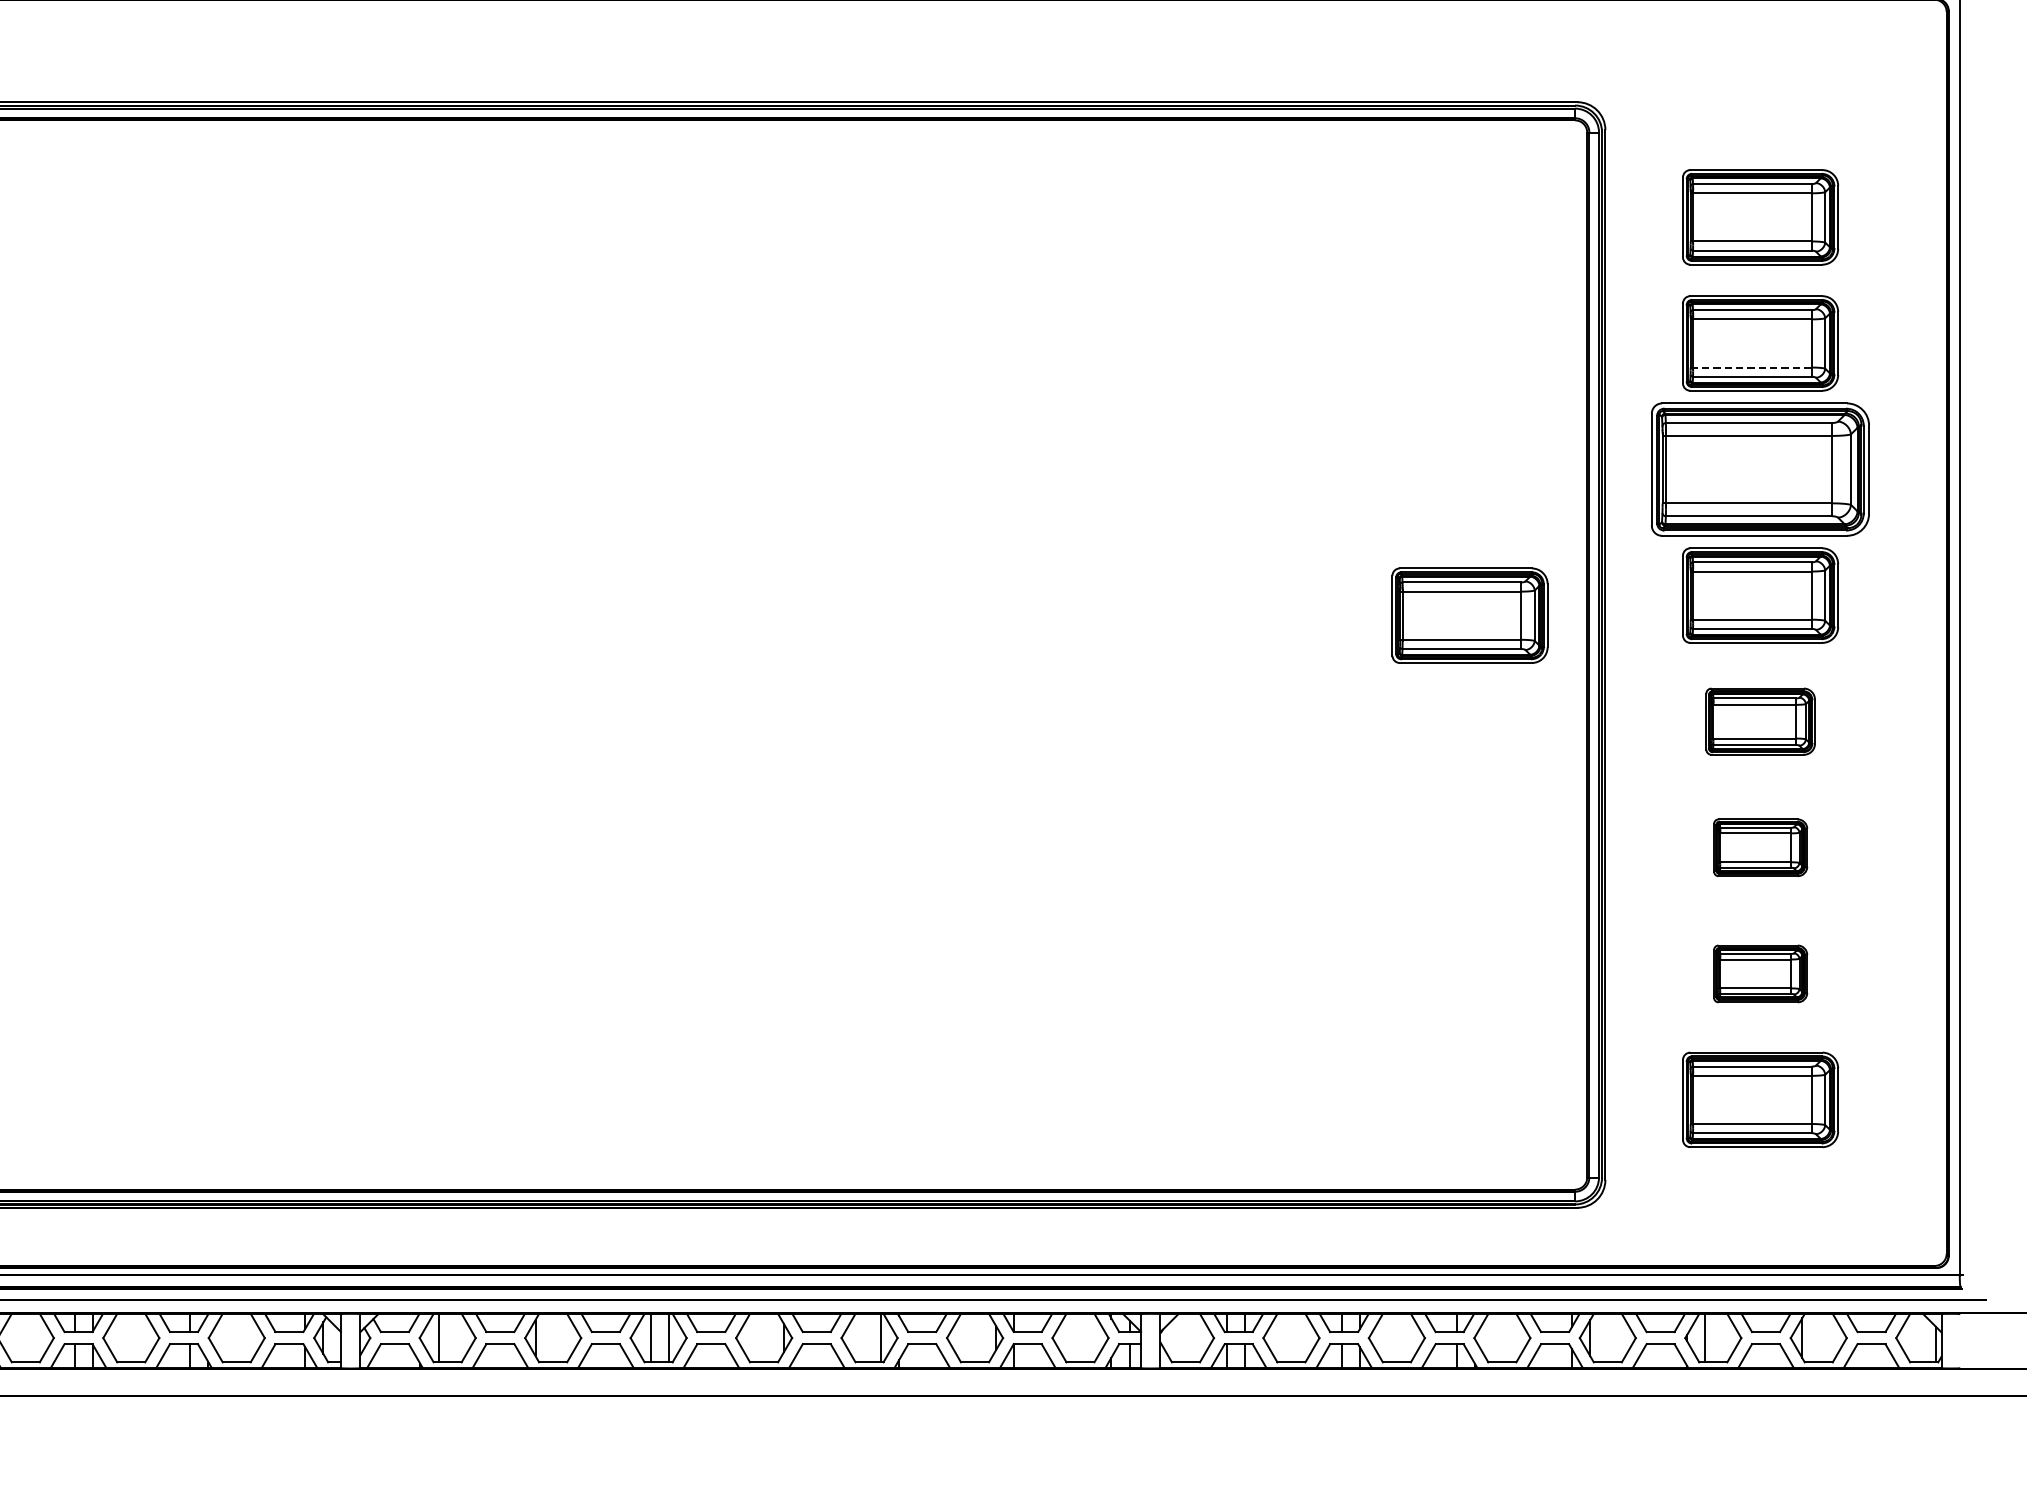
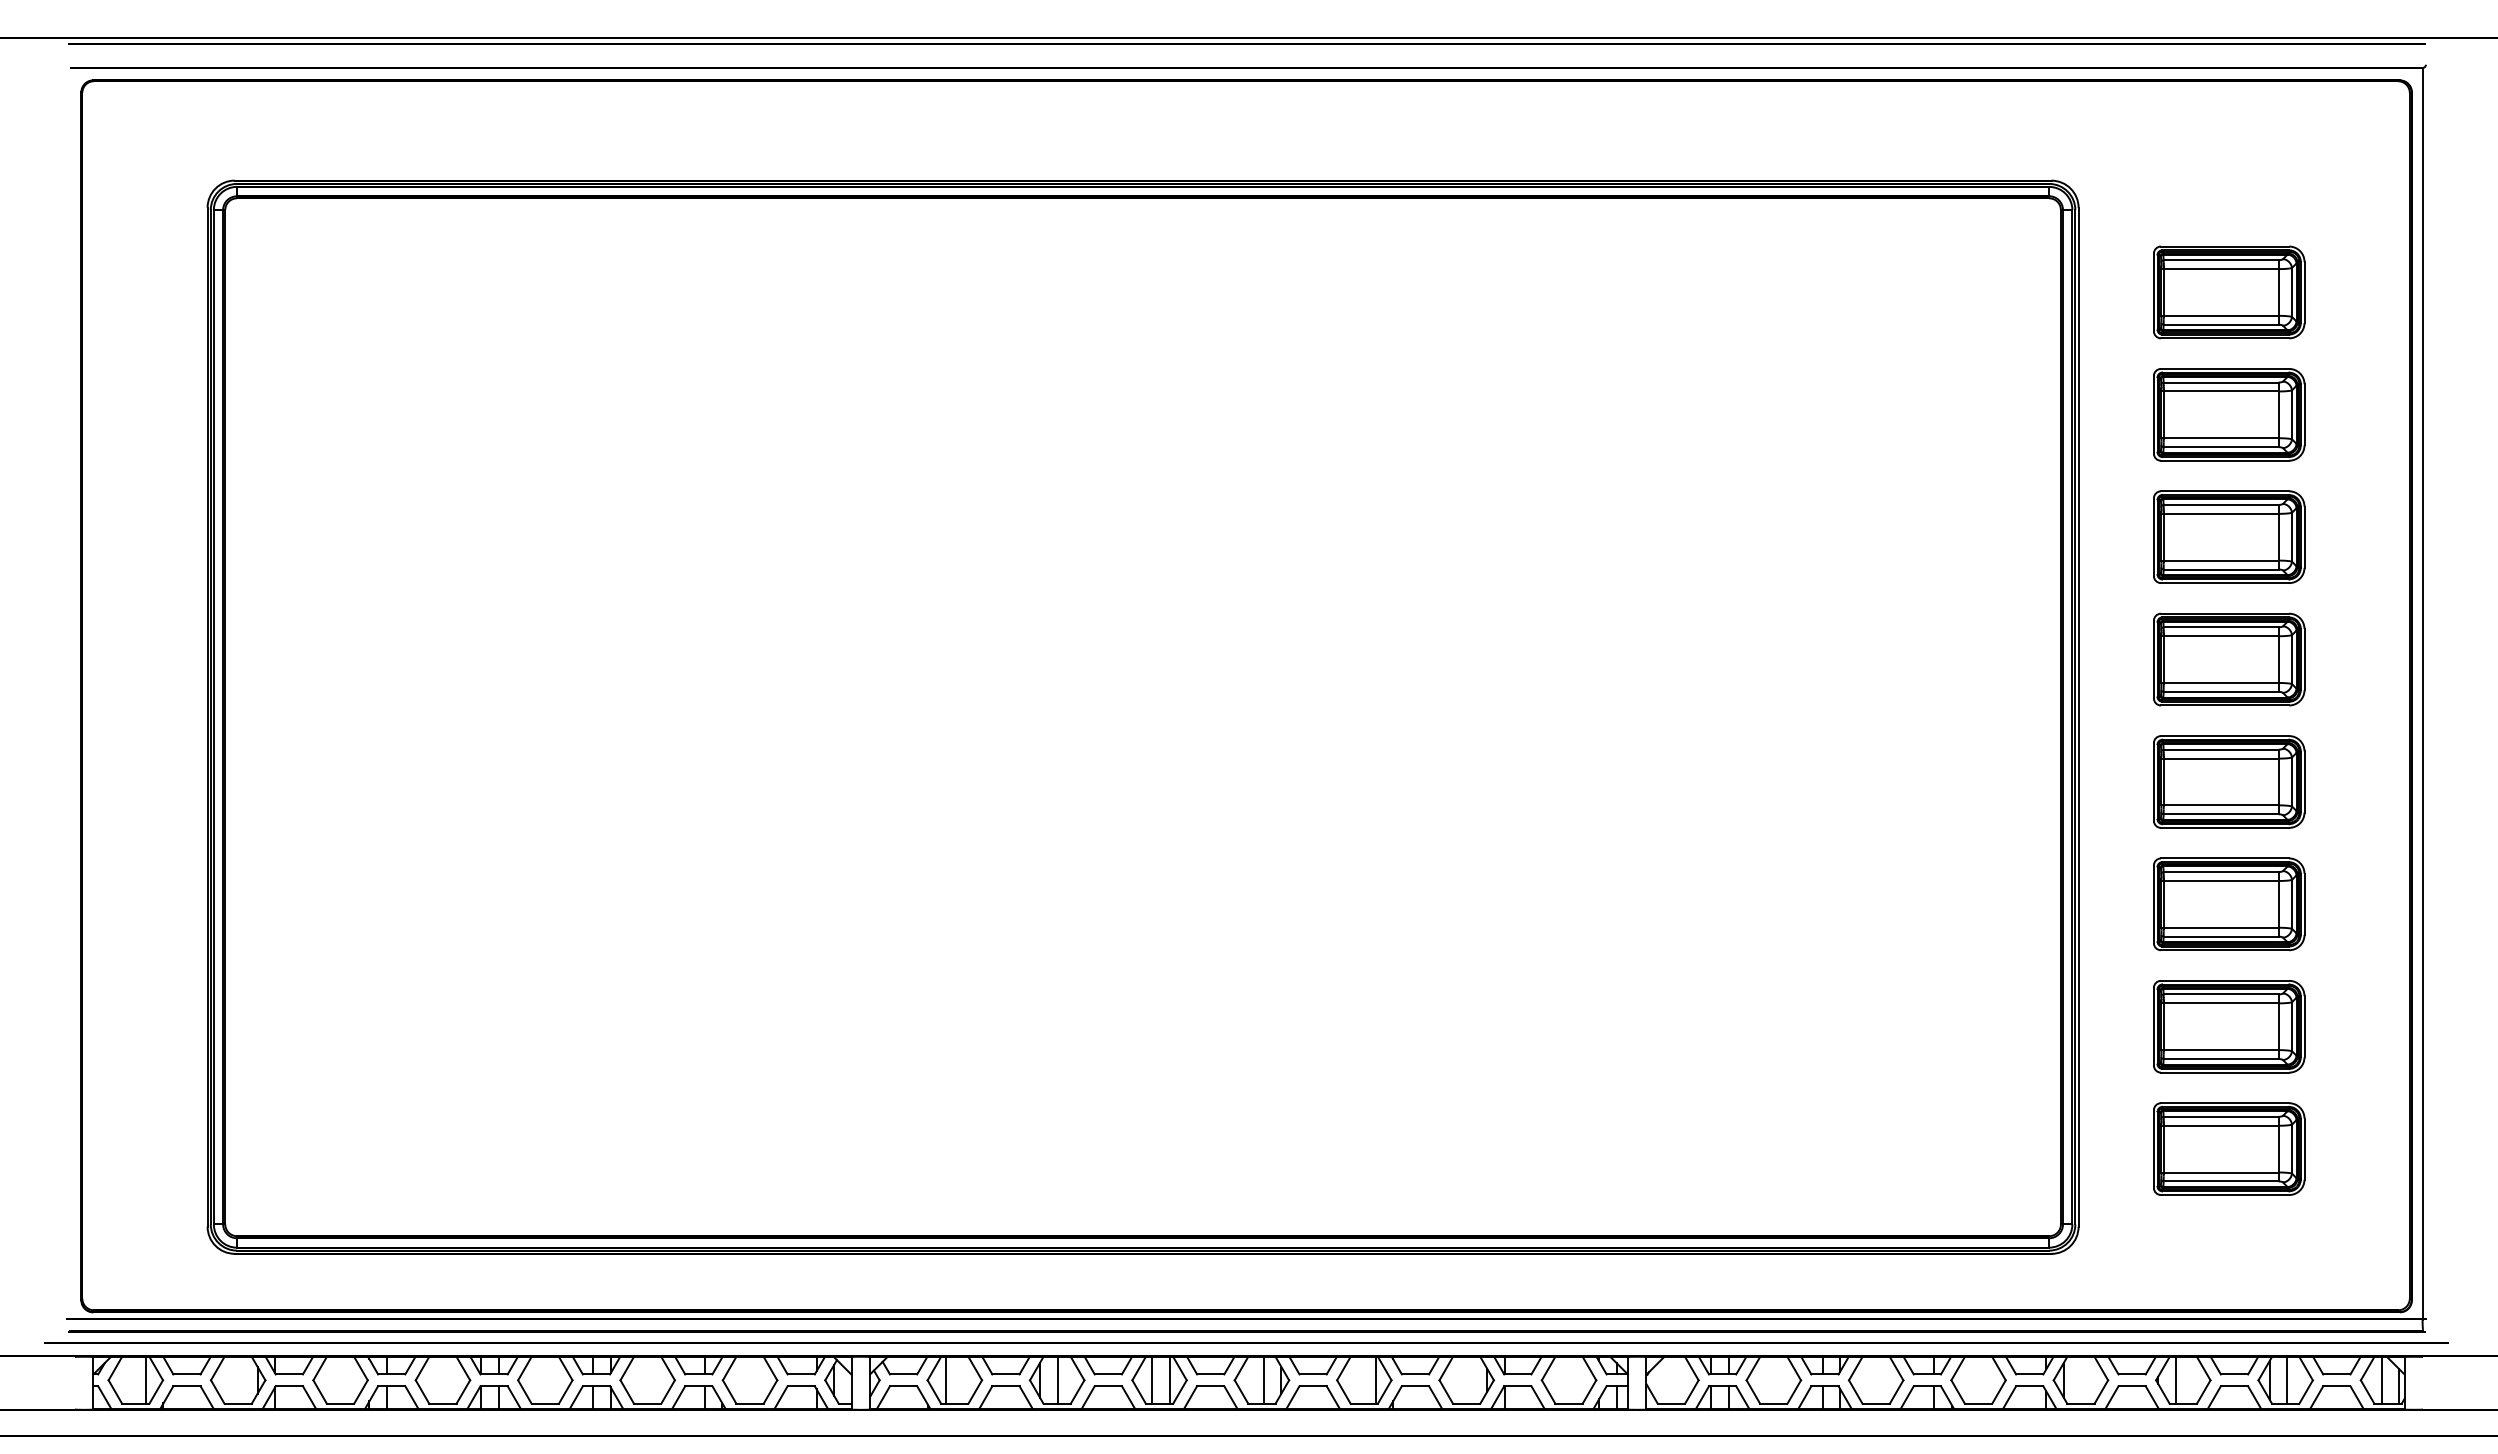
line: (1750, 367) -> (2219, 438), dashed -> solid
part: (1760, 468) -> (2229, 536), size x0.71
part: (1470, 615) -> (1947, 678), removed
part: (1760, 721) -> (2229, 781), size x1.43
part: (1760, 847) -> (2229, 904), size x1.67
part: (1760, 973) -> (2229, 1026), size x1.67
line: (553, 1338) -> (1057, 1380), added
line: (765, 1338) -> (1263, 1380), added
line: (1820, 1338) -> (2287, 1380), added
line: (1917, 1338) -> (2381, 1380), added

